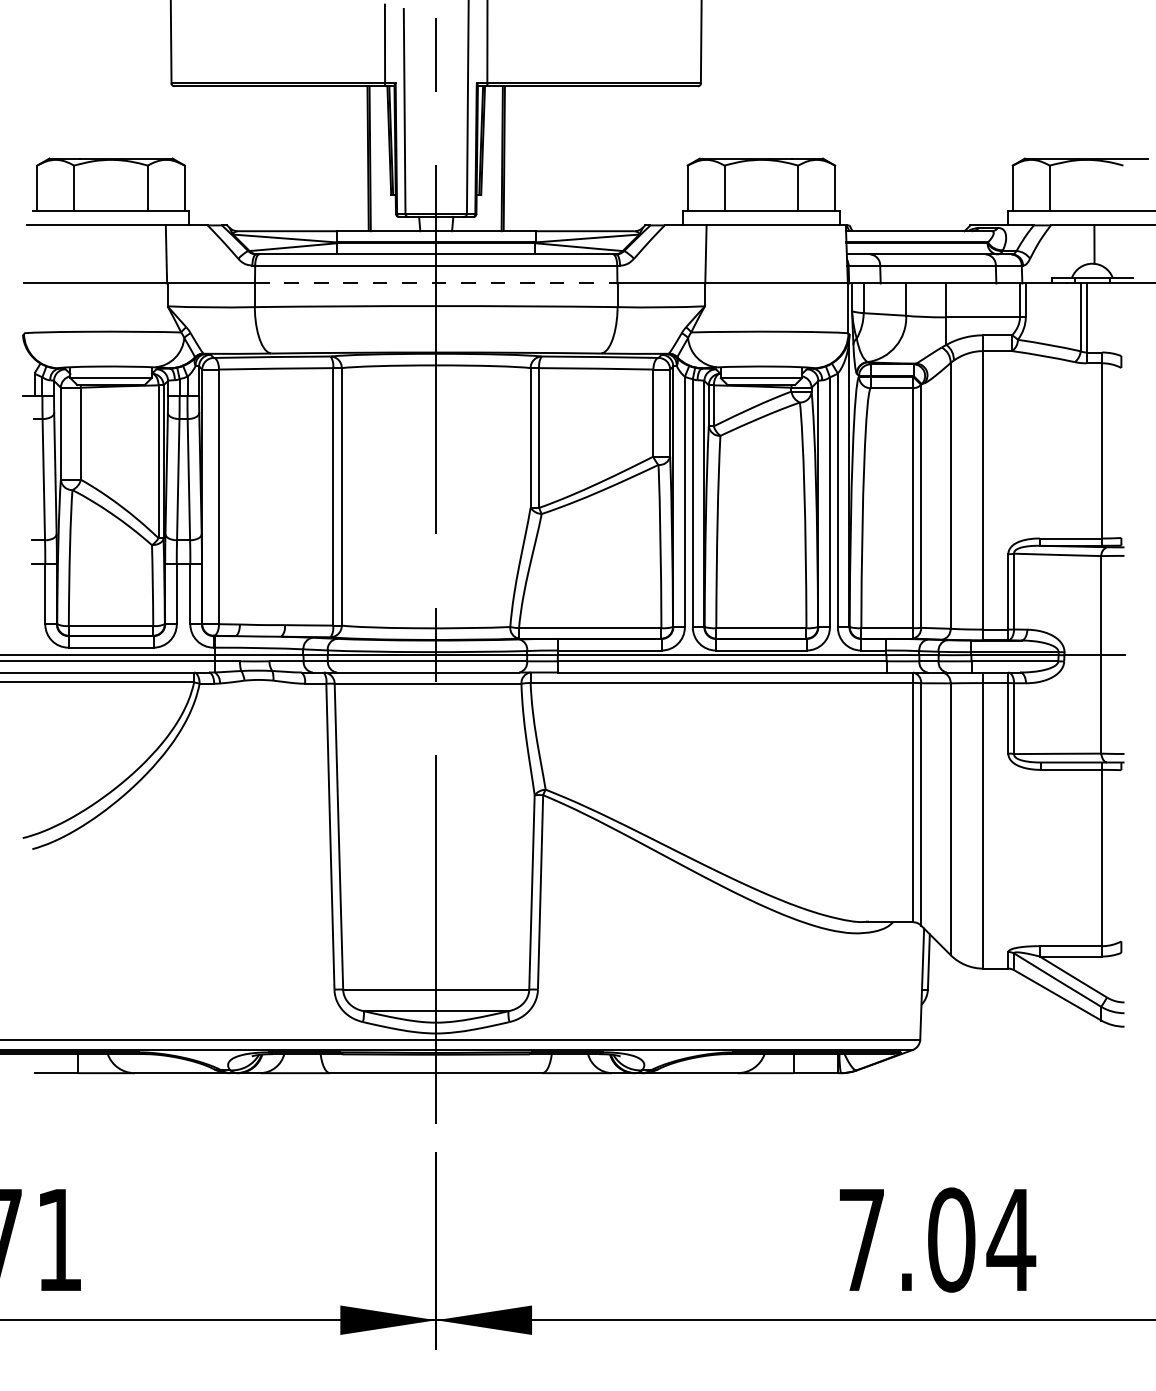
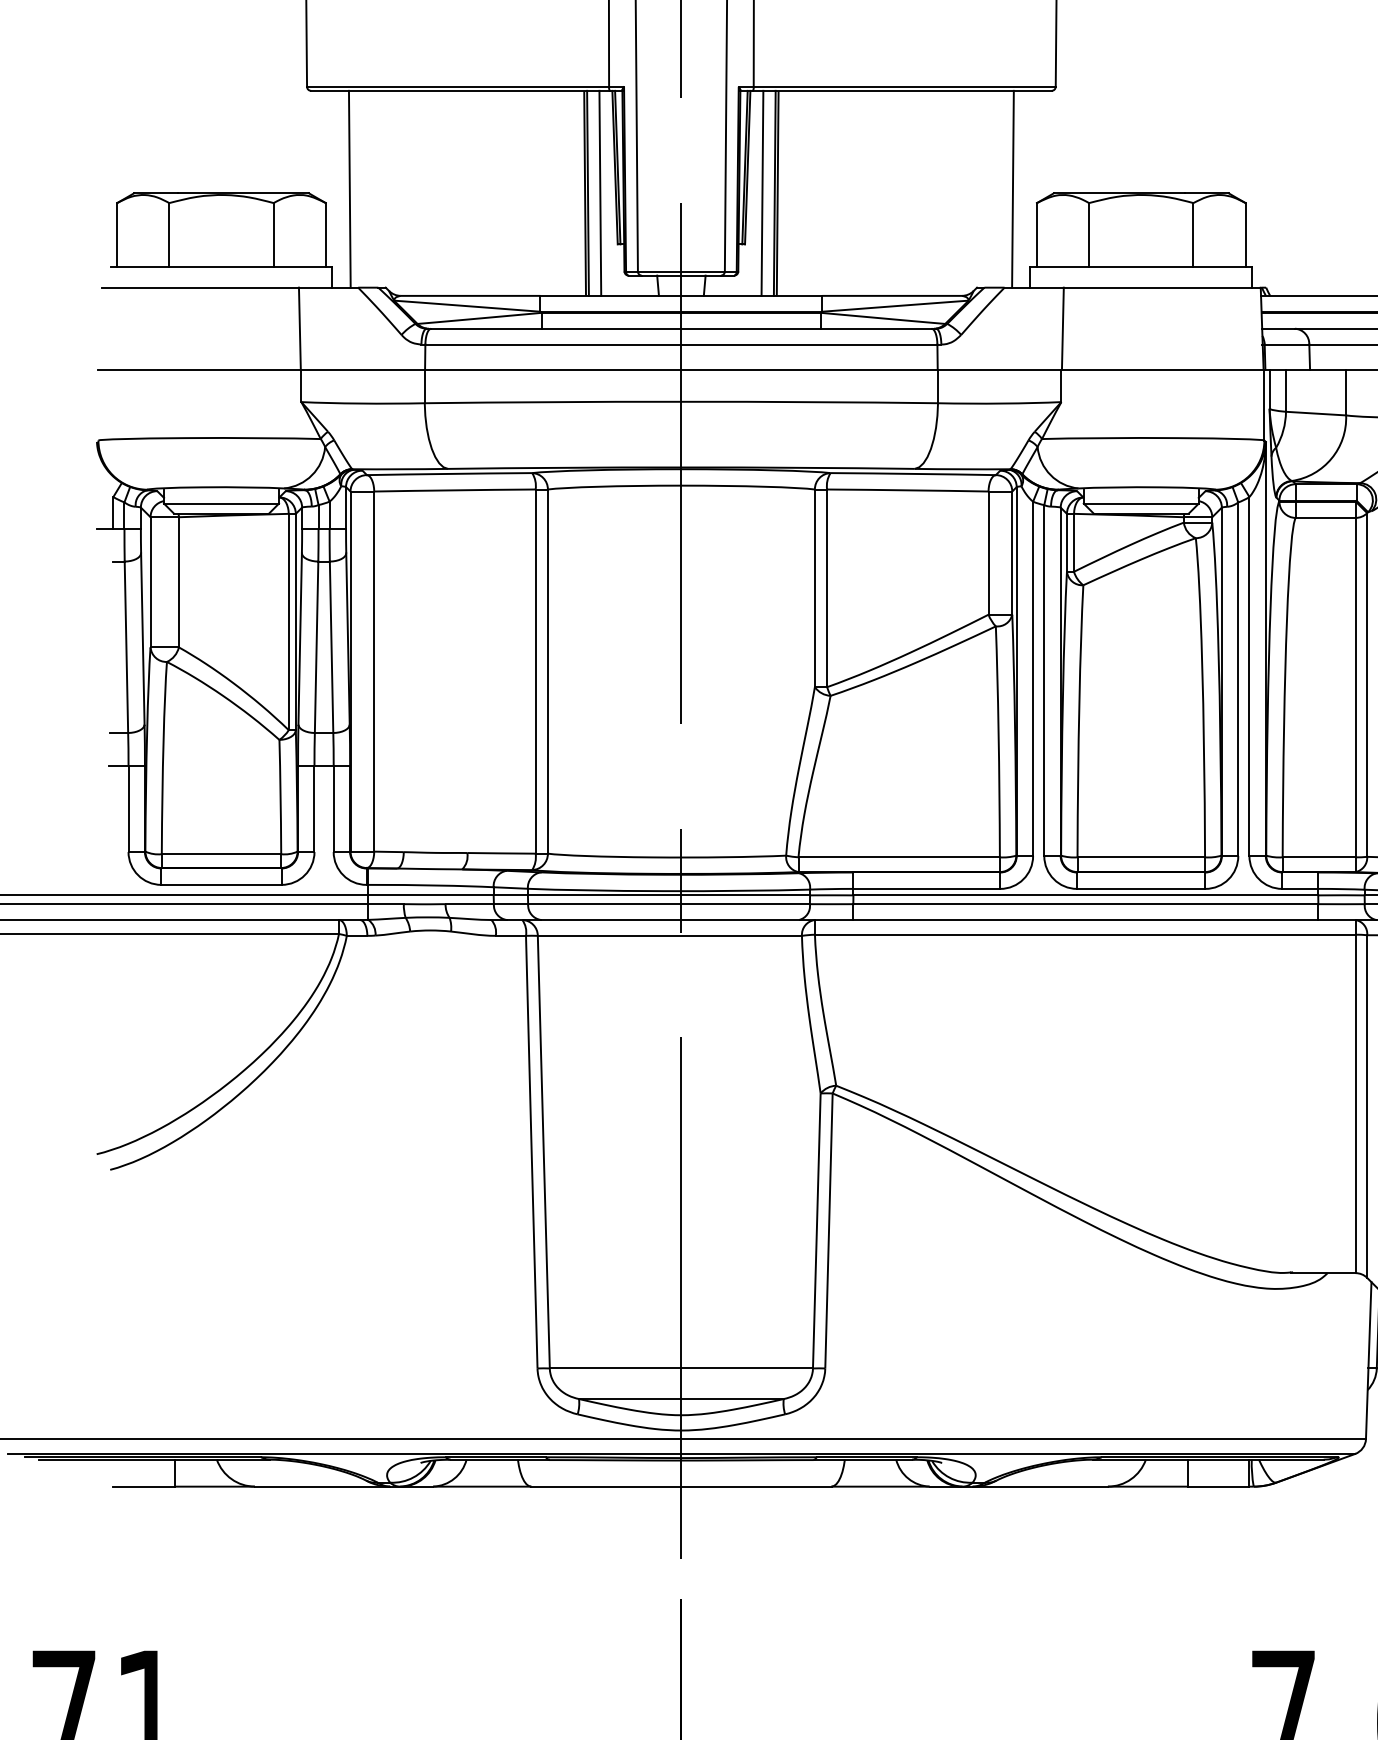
line: (201, 155) -> (349, 188), added
line: (670, 155) -> (1012, 188), added
line: (378, 158) -> (599, 193), added
line: (493, 158) -> (762, 193), added
line: (436, 283) -> (681, 369), dashed -> solid

